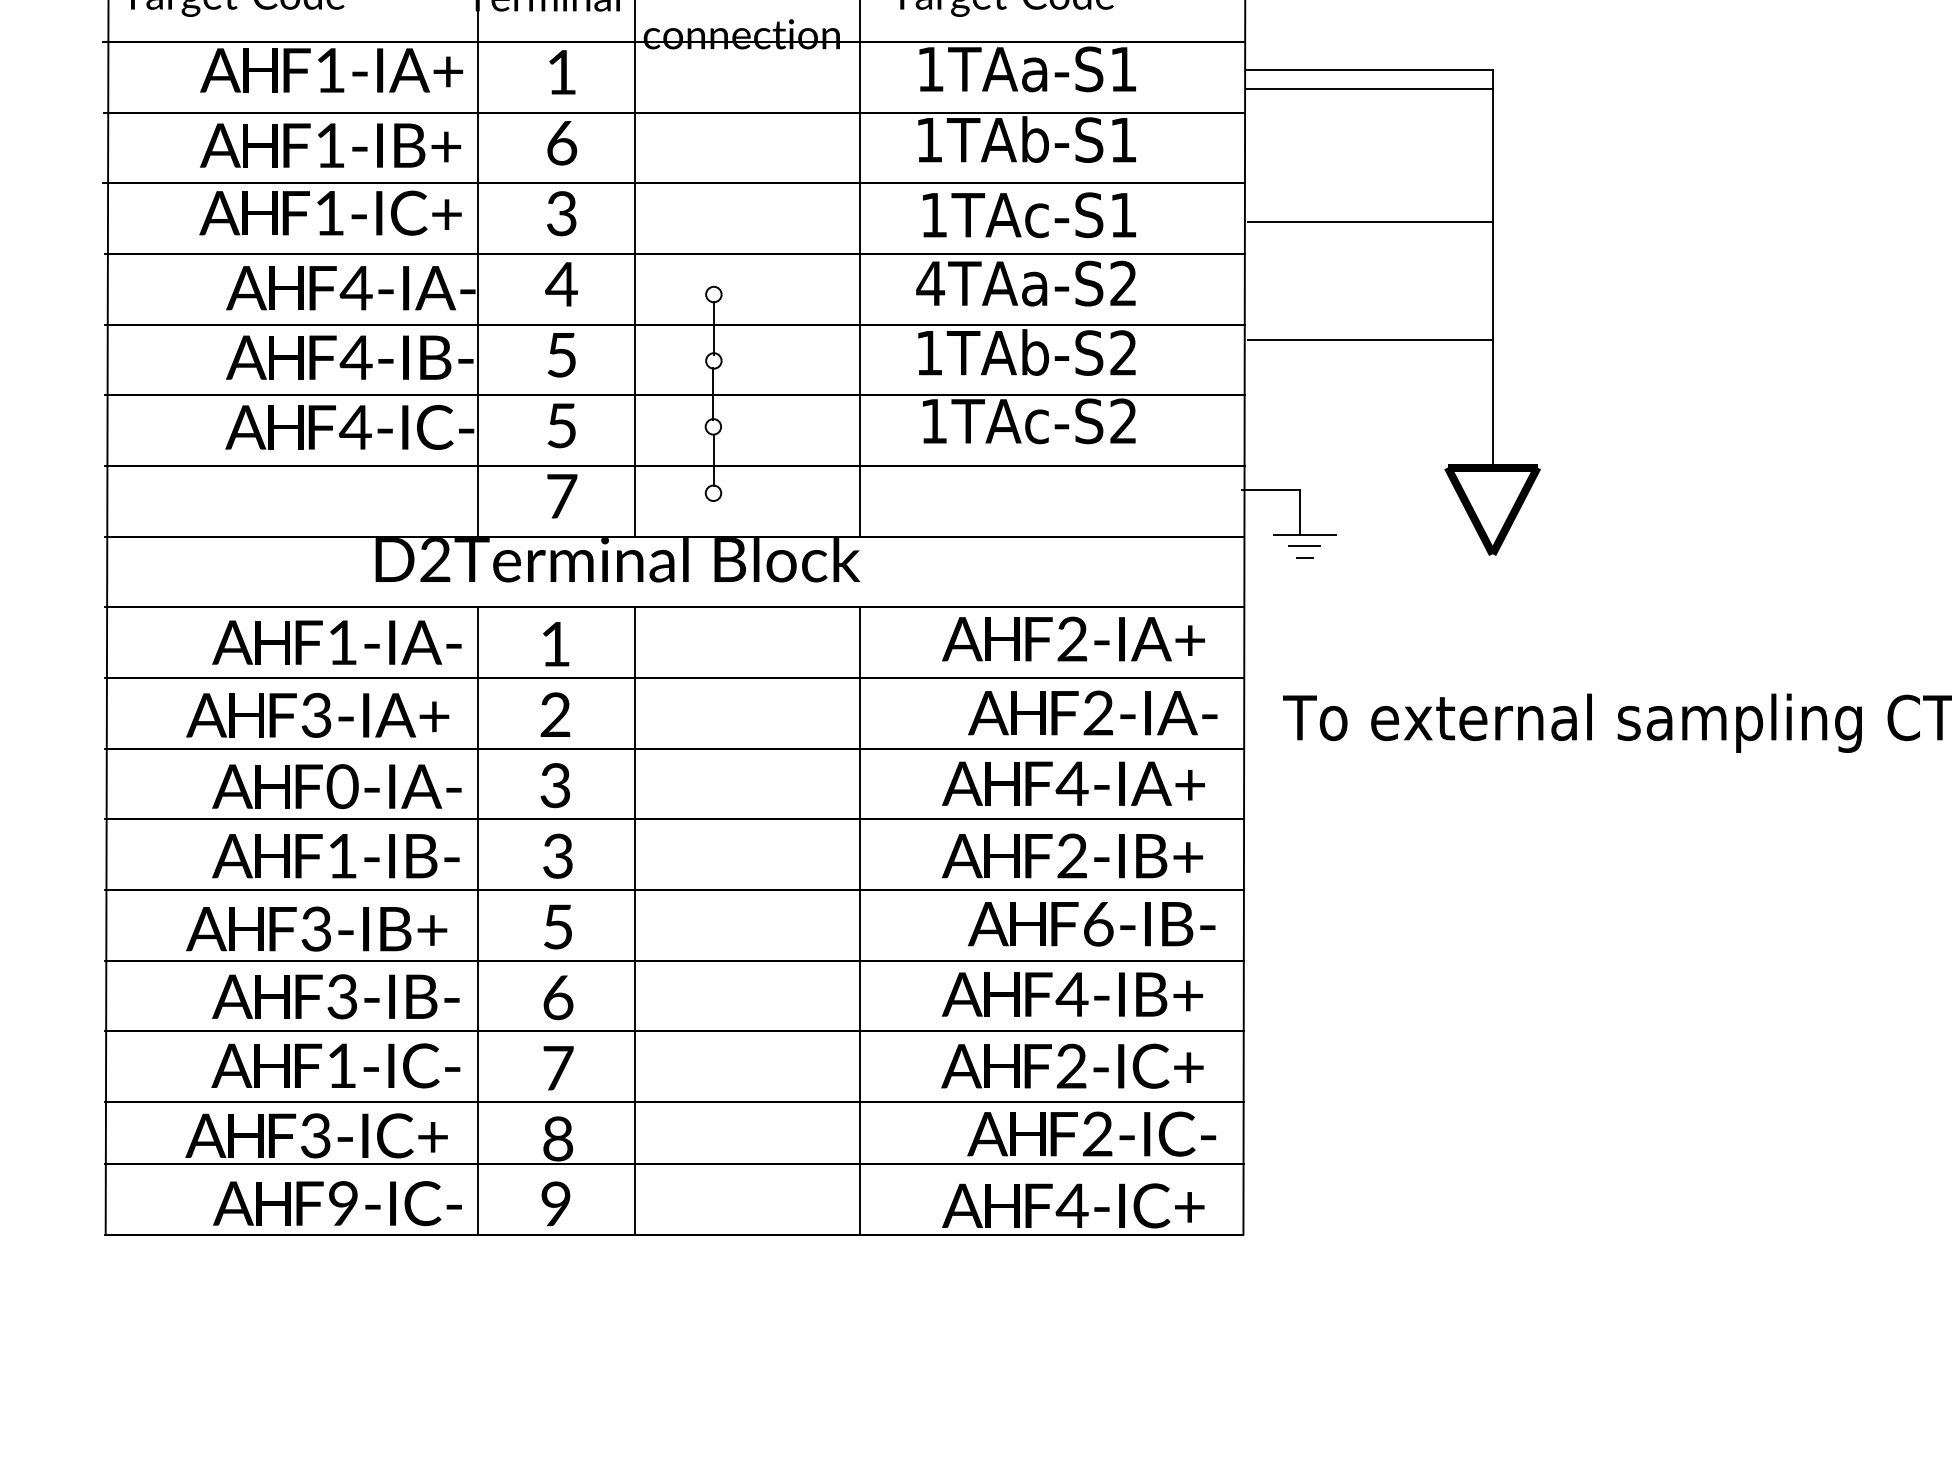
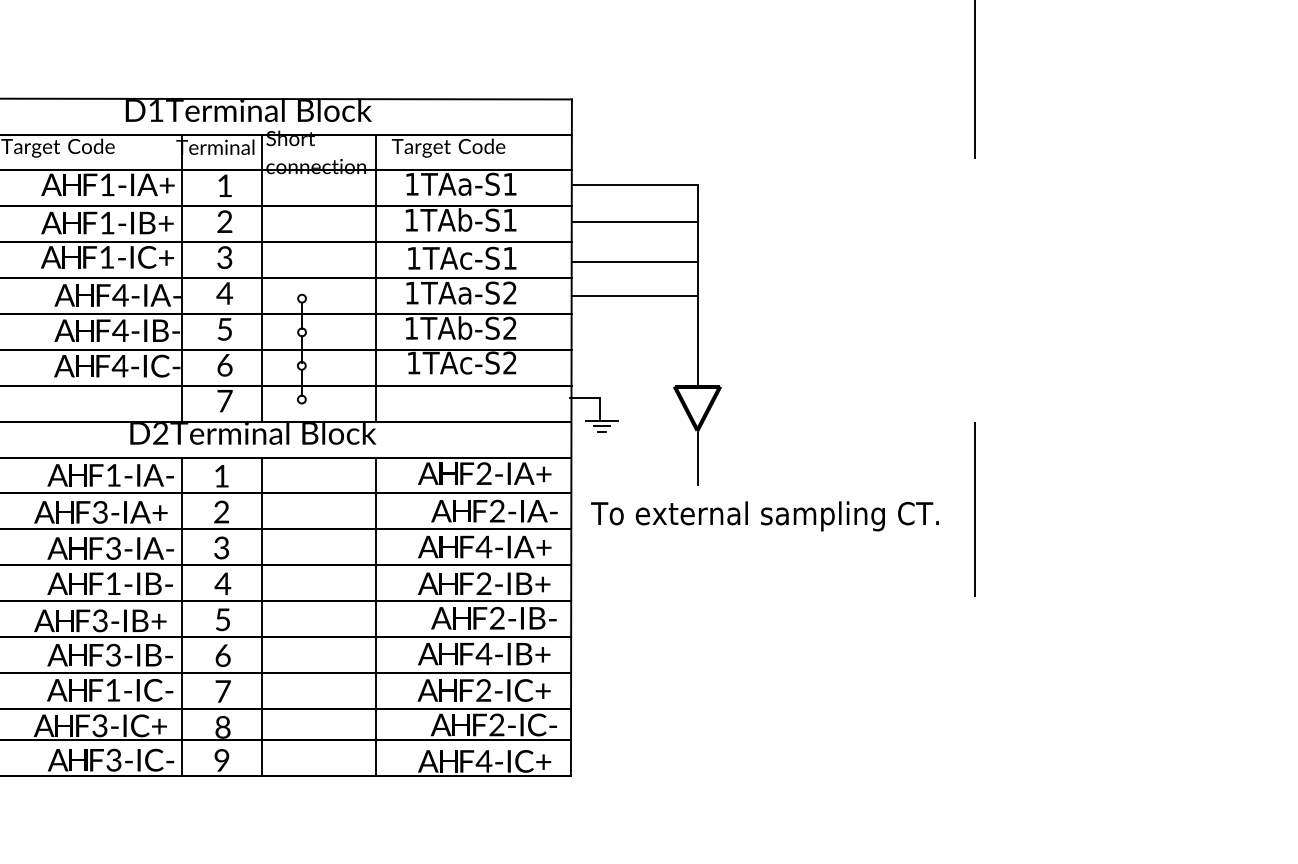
line: (1368, 89) -> (634, 222), moved
text: (561, 142) -> (224, 221), 6 -> 2
text: (929, 284) -> (411, 293), 4TAa-S2 -> 1TAa-S2
line: (1370, 339) -> (635, 295), moved
text: (561, 426) -> (224, 365), 5 -> 6
line: (1492, 607) -> (697, 457), added
text: (342, 786) -> (113, 548), F0-IA- -> F3-IA-
text: (557, 855) -> (222, 583), 3 -> 4
text: (1096, 922) -> (496, 617), F6-IB- -> F2-IB-
text: (342, 1204) -> (113, 760), F9-IC- -> F3-IC-

